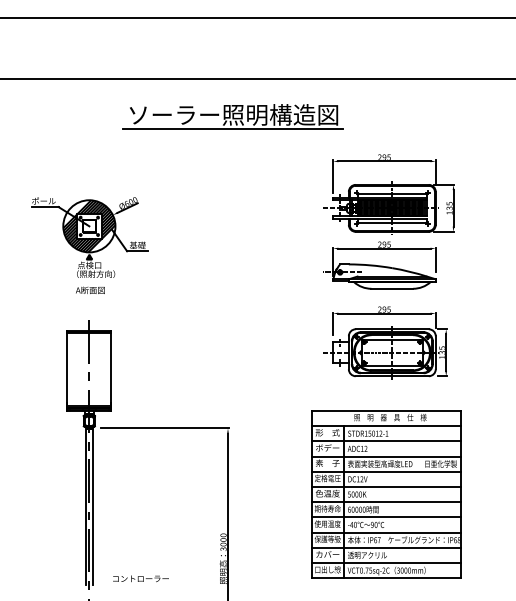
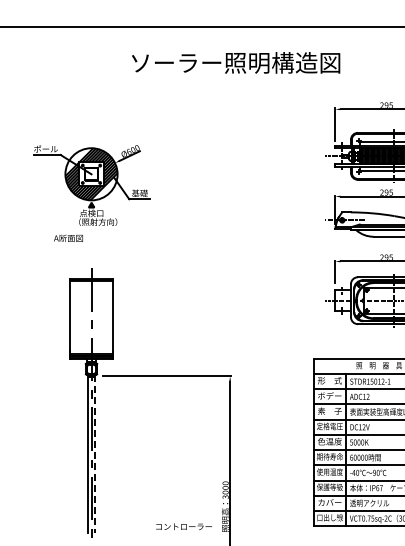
line: (233, 129) -> (235, 77), removed
text: (90, 289) -> (68, 237), moved
line: (93, 506) -> (95, 454), solid -> dashed
text: (140, 578) -> (183, 526), moved

